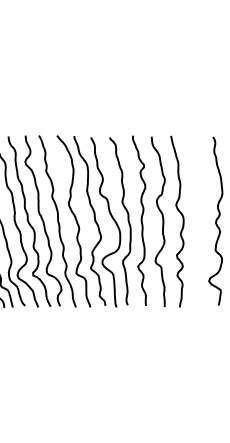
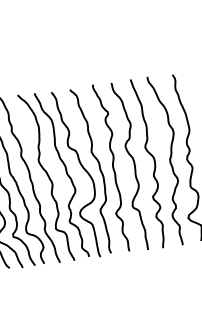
curve: (198, 221) -> (169, 160), added

